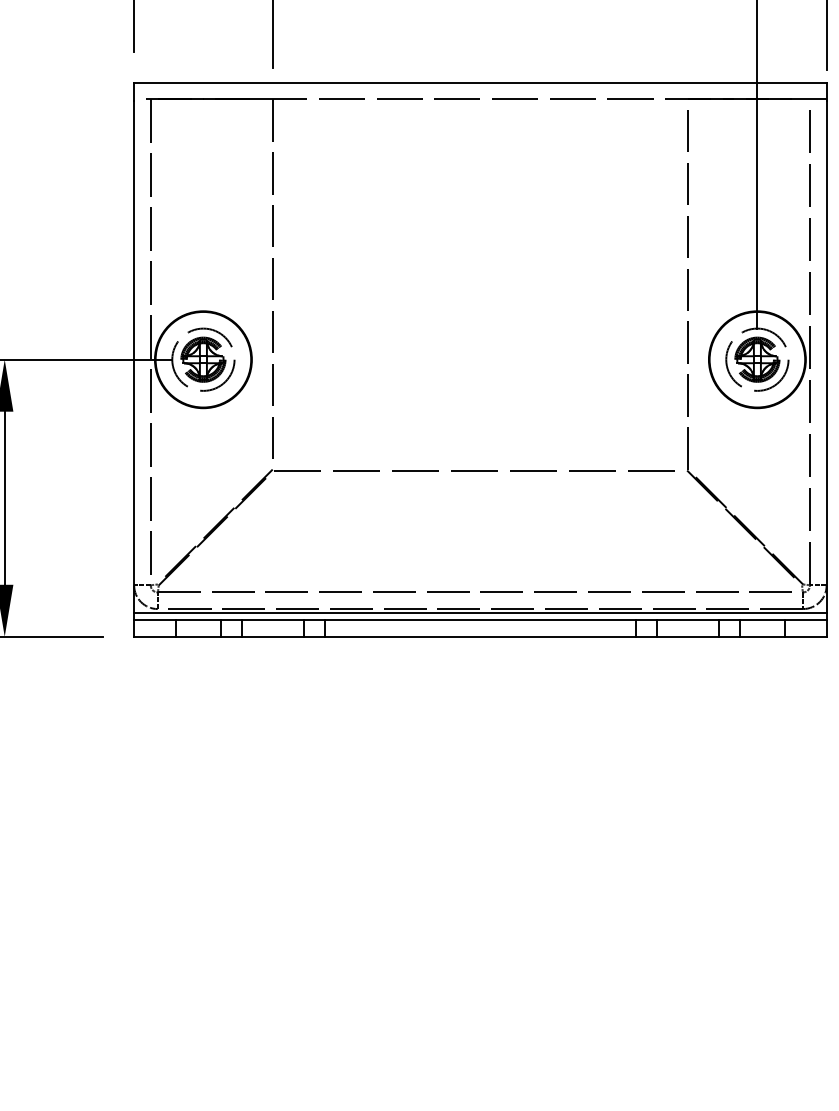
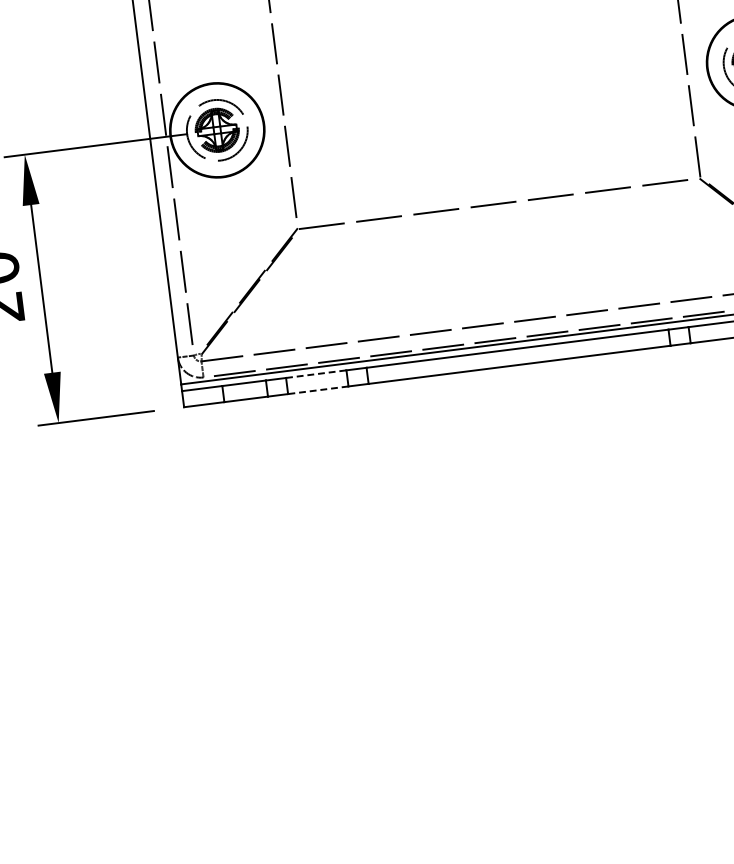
line: (273, 620) -> (317, 374), solid -> dashed
line: (272, 636) -> (318, 390), solid -> dashed

